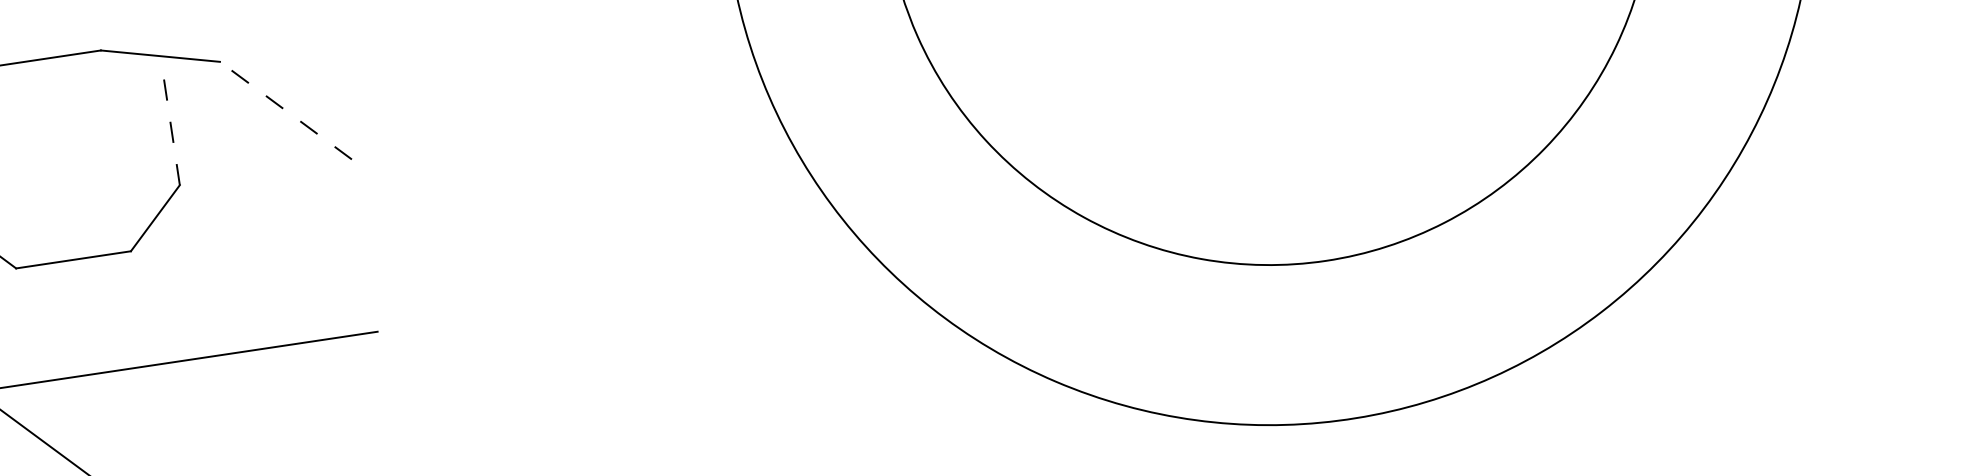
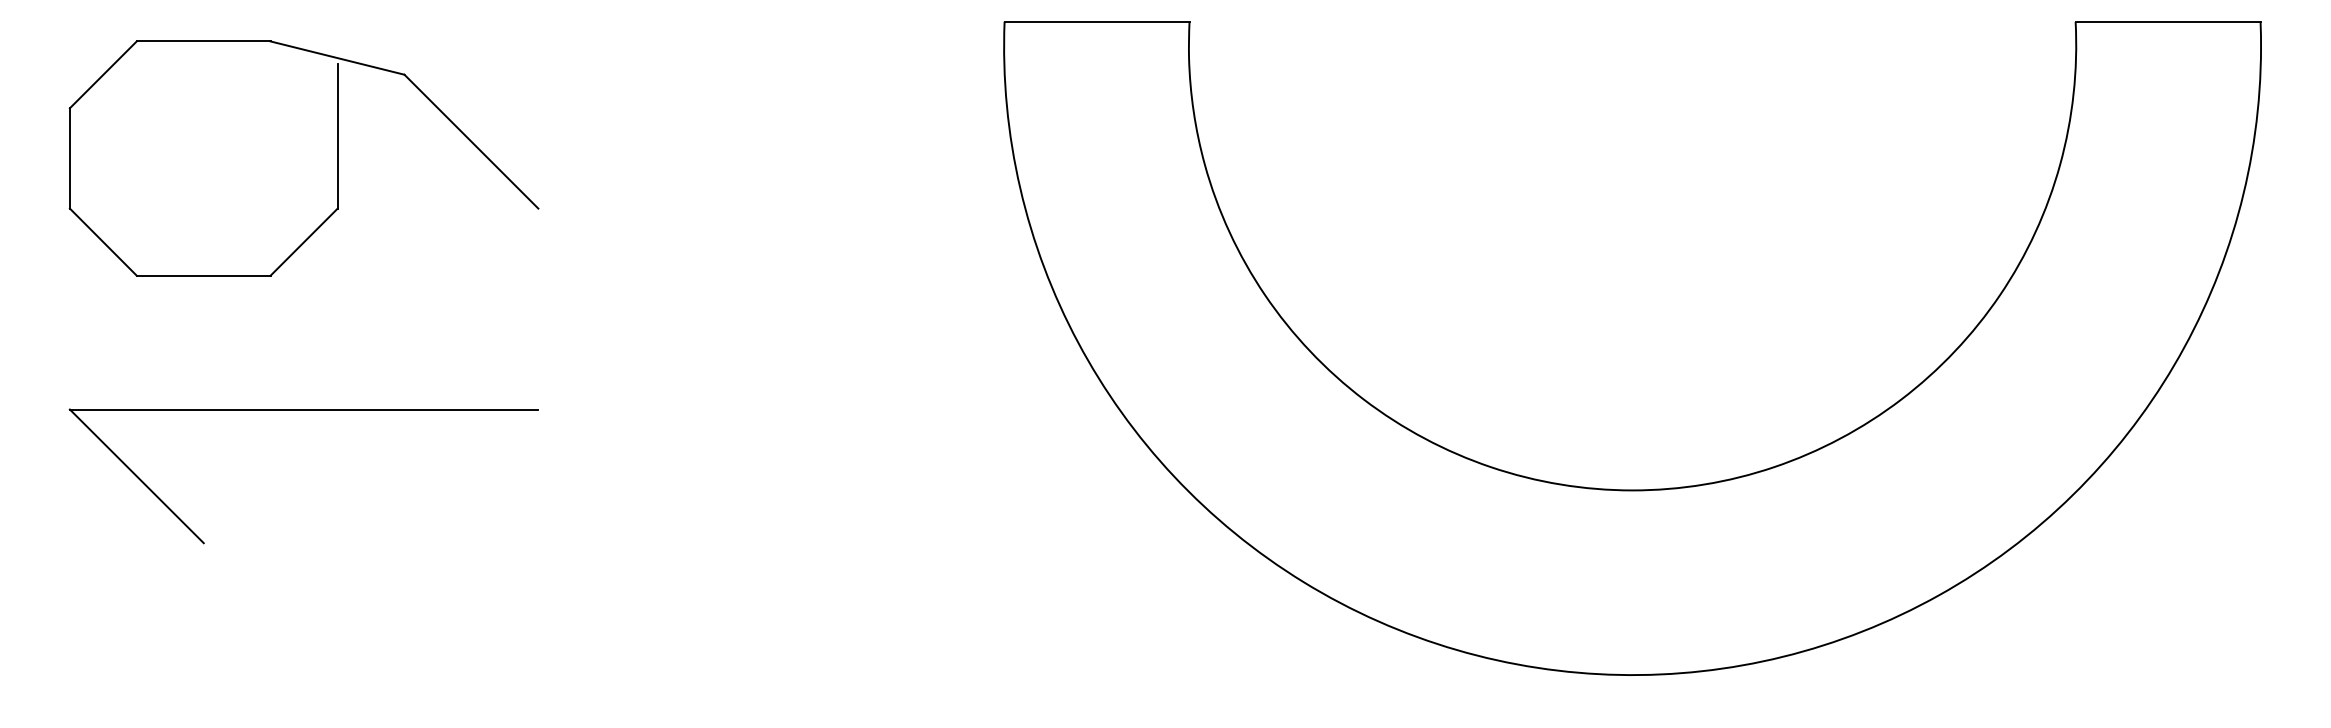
line: (285, 110) -> (471, 141), dashed -> solid
line: (170, 122) -> (337, 135), dashed -> solid

